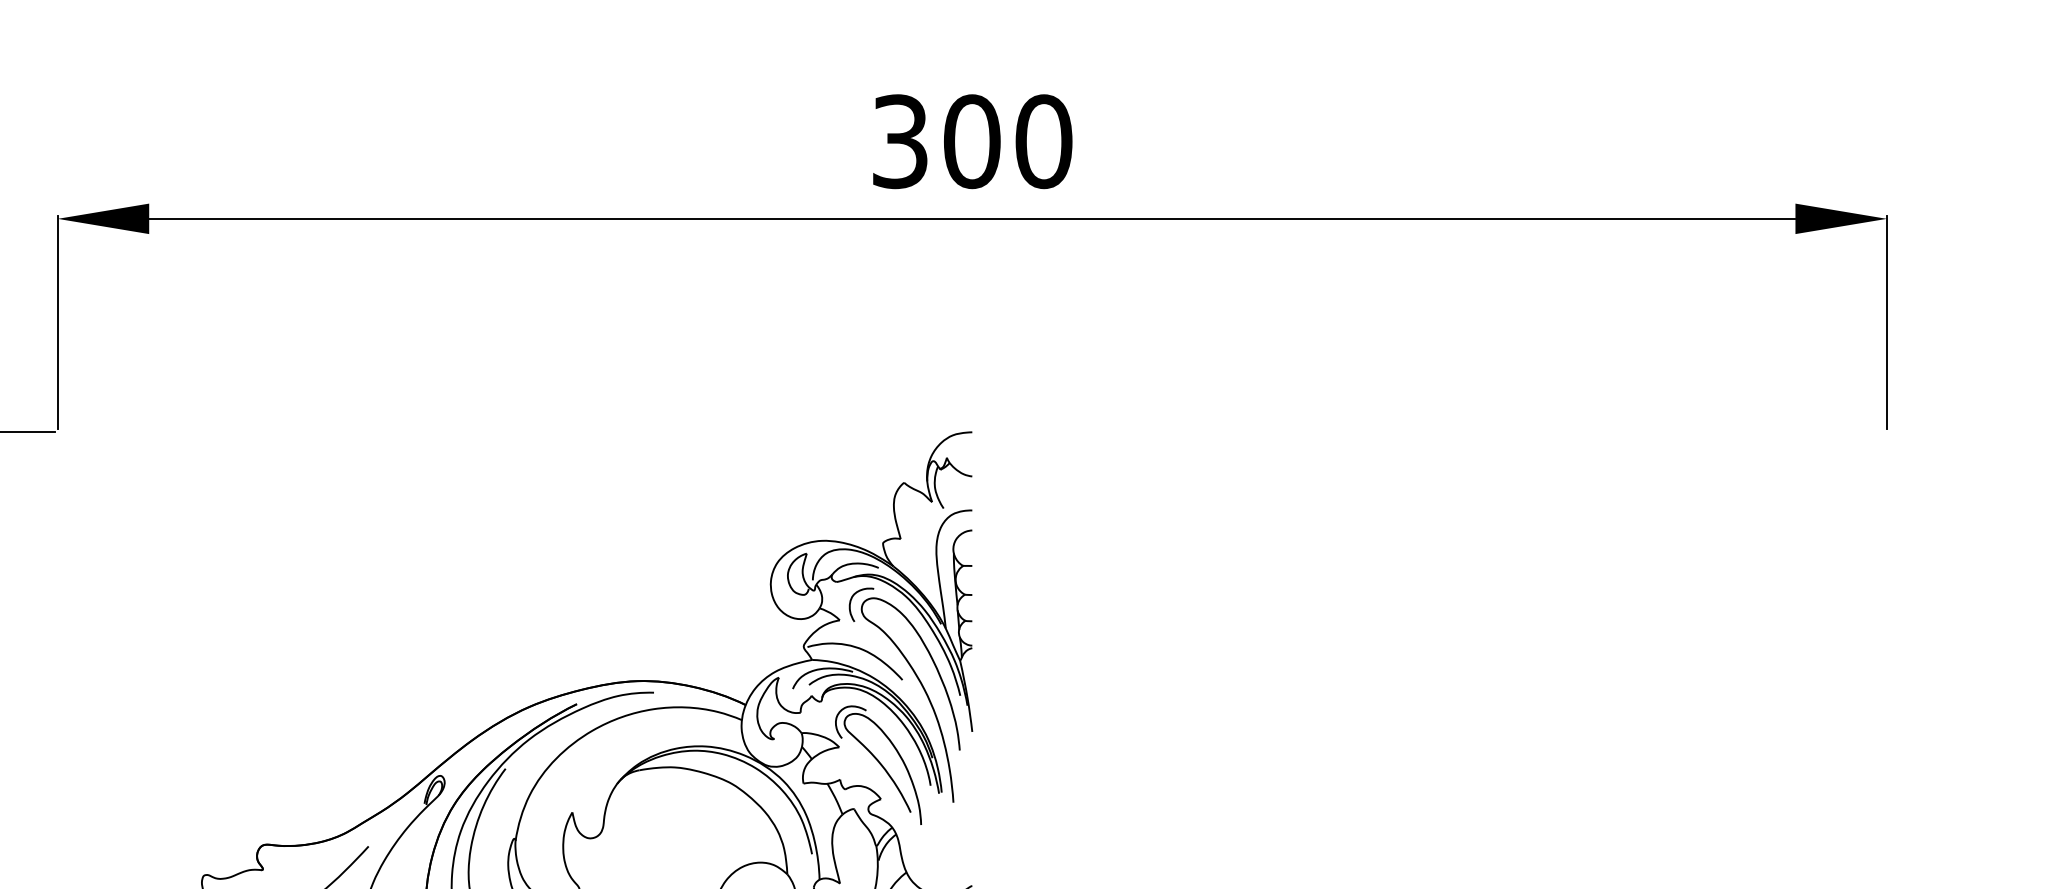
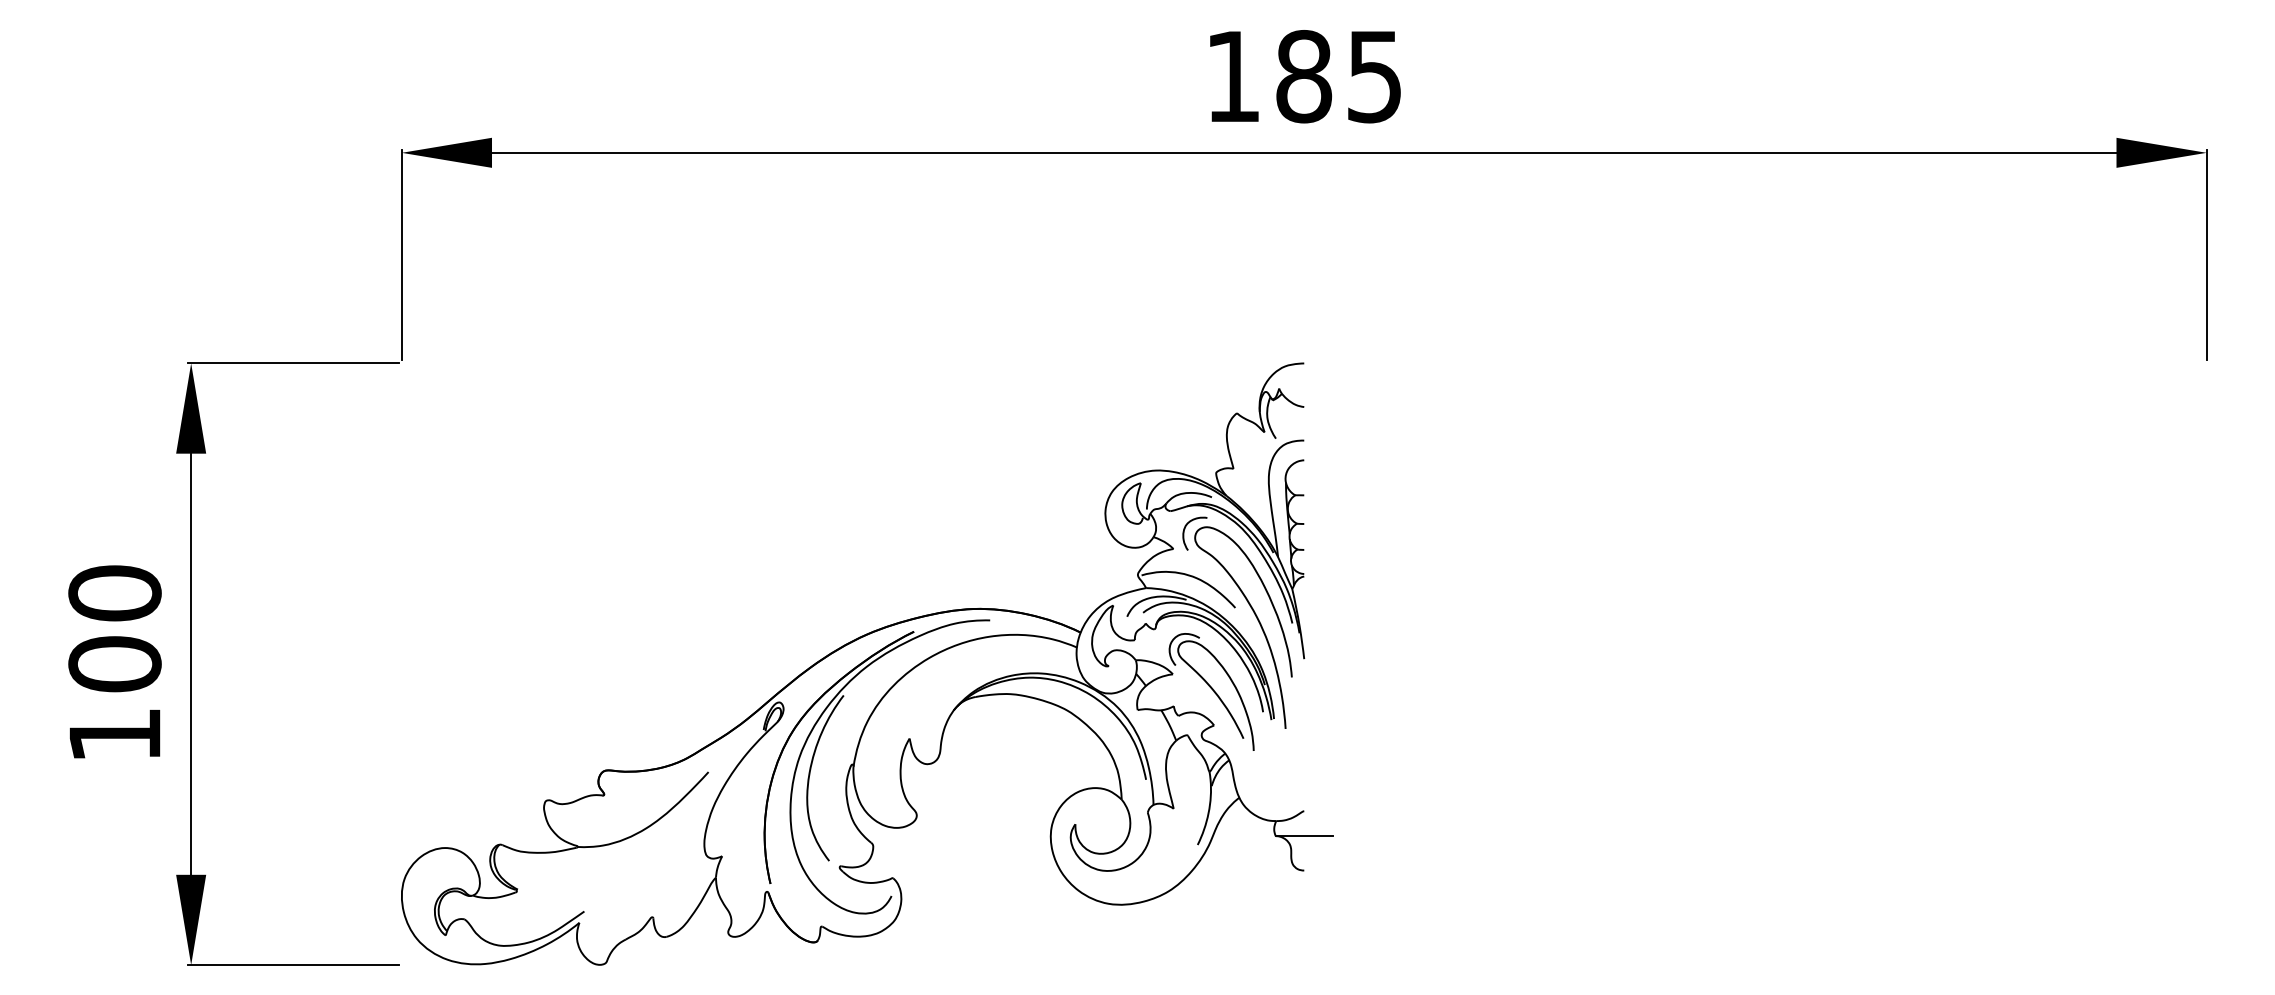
text: (972, 141) -> (1304, 76), 300 -> 185

